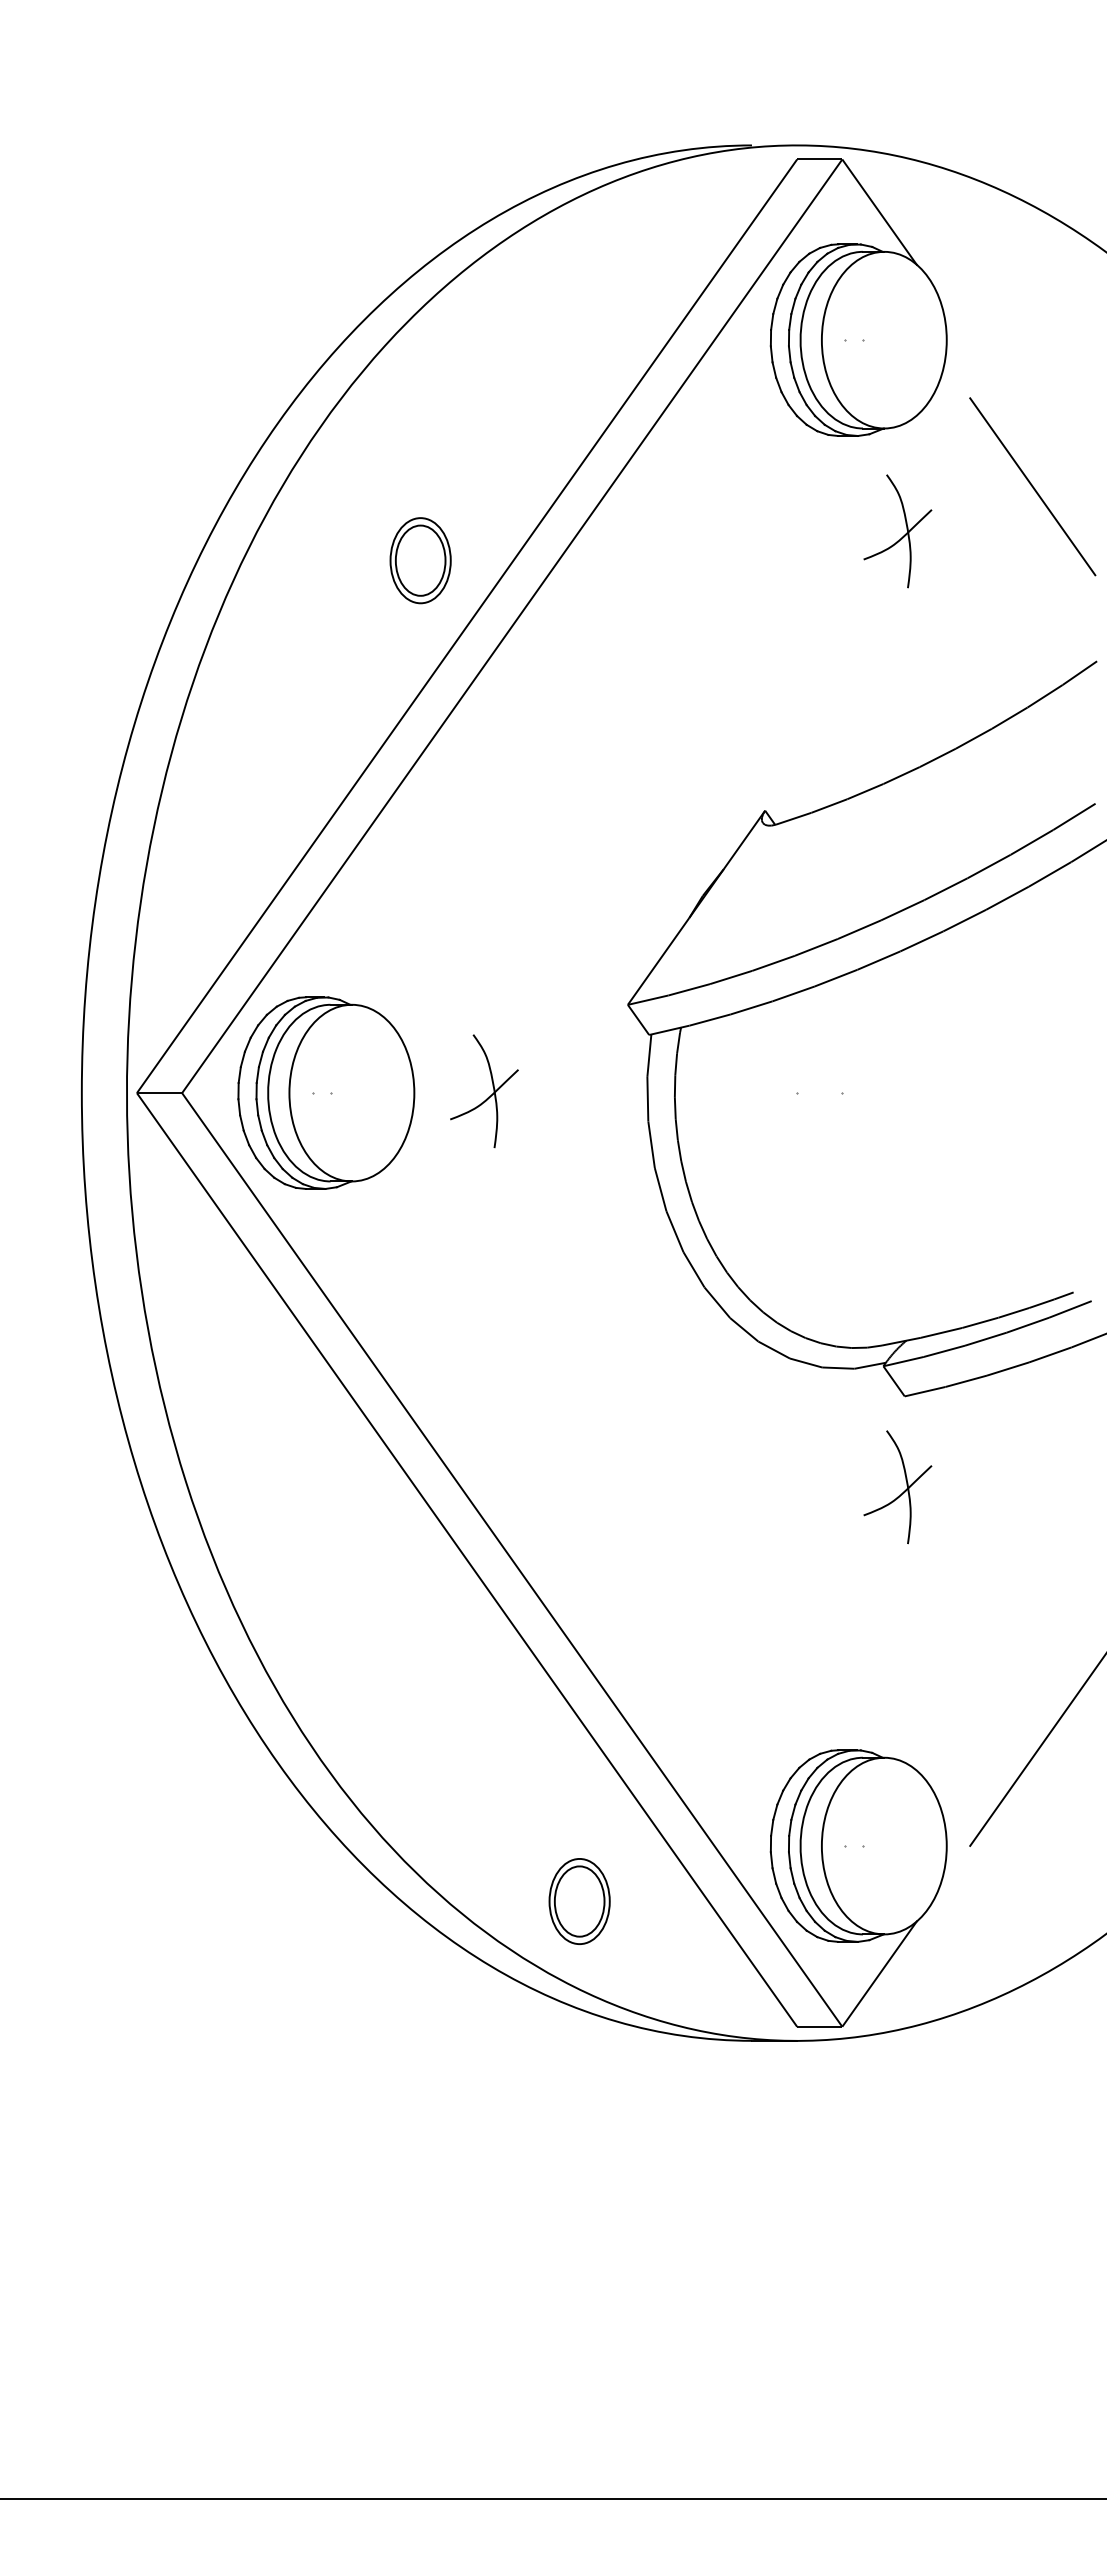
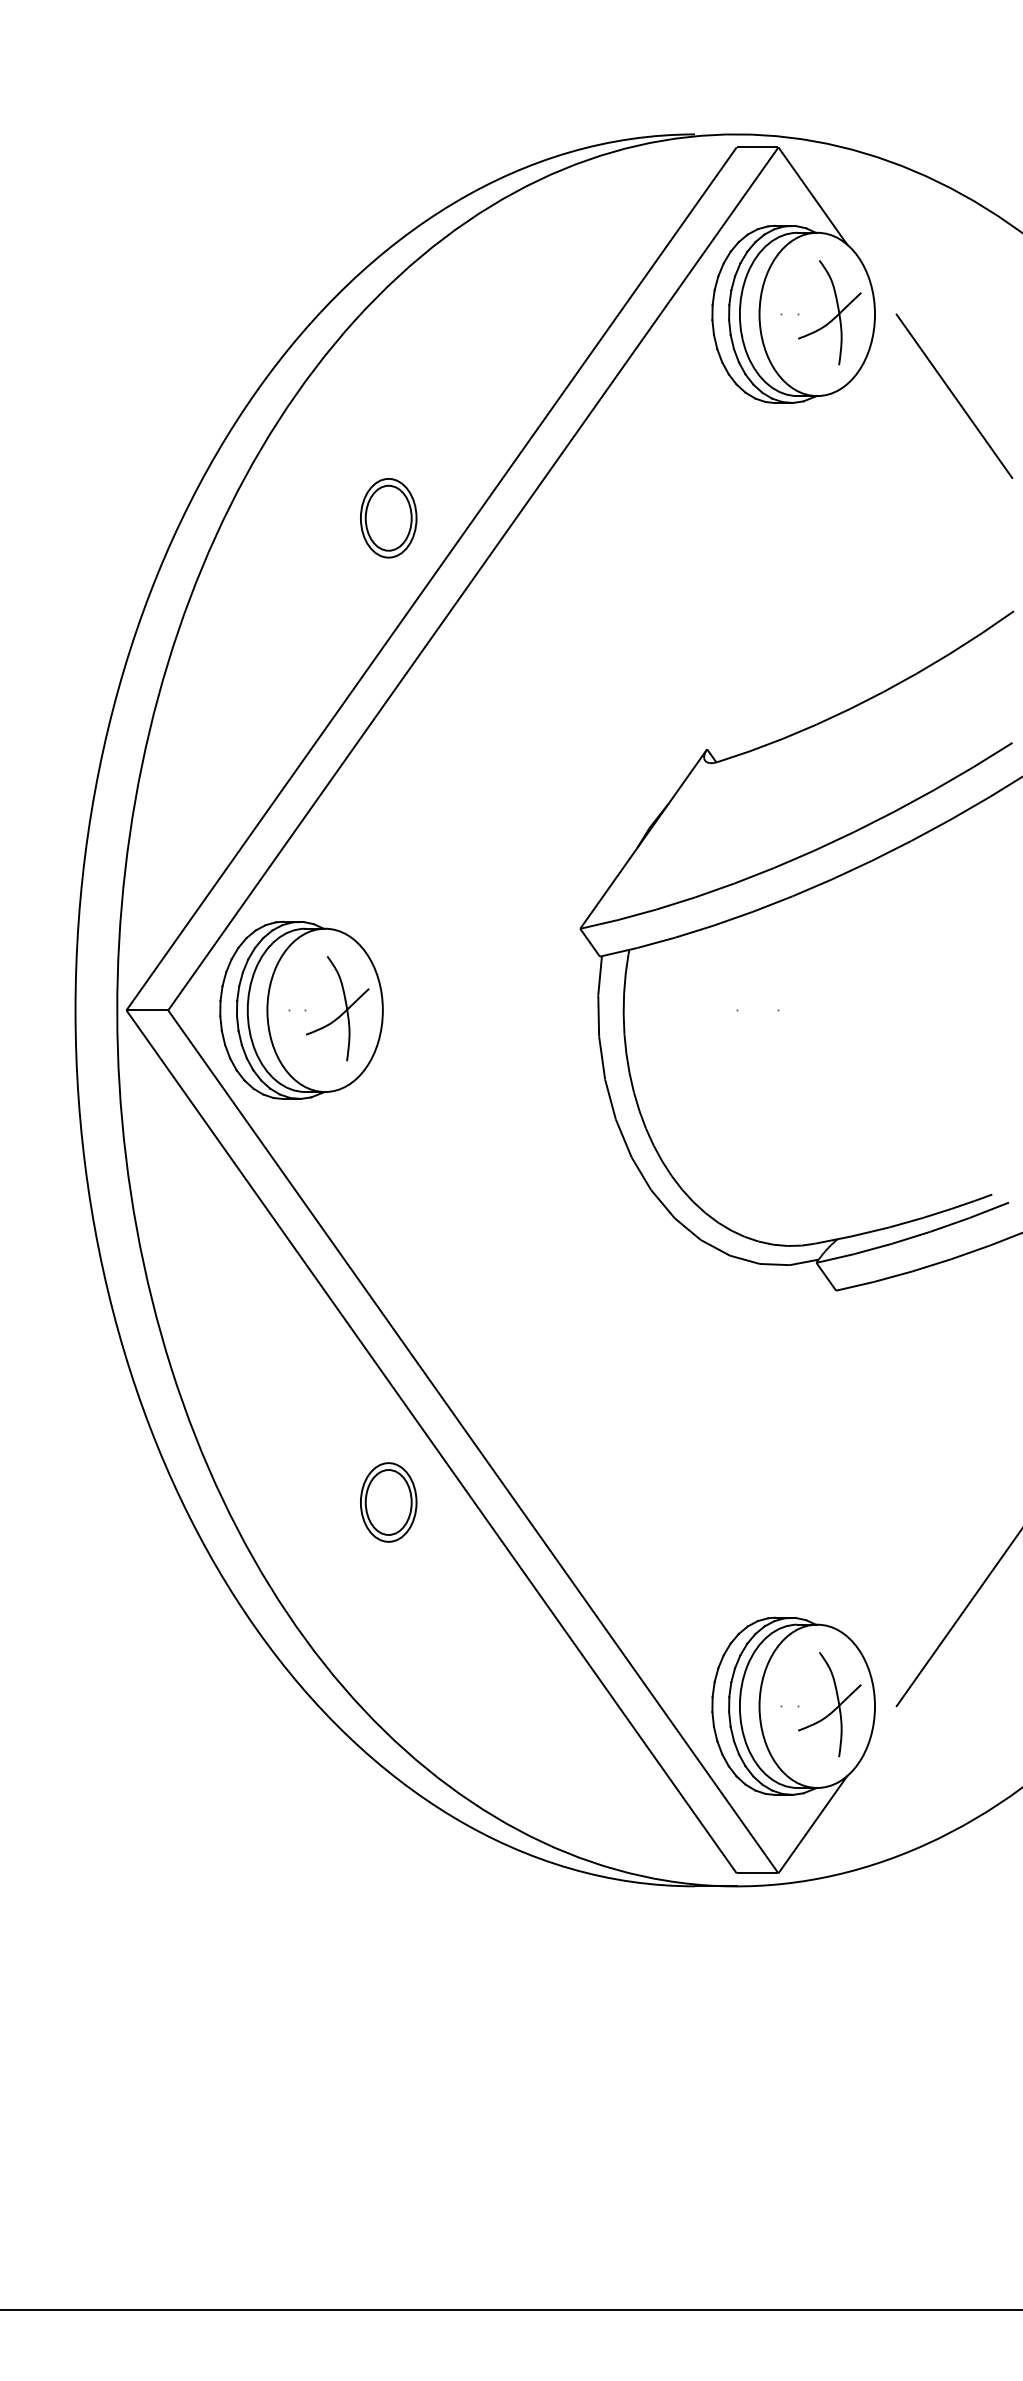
line: (1032, 486) -> (954, 396), moved
part: (902, 536) -> (834, 317), moved
part: (488, 1096) -> (341, 1013), moved
part: (902, 1492) -> (834, 1709), moved
part: (579, 1901) -> (388, 1502), moved

